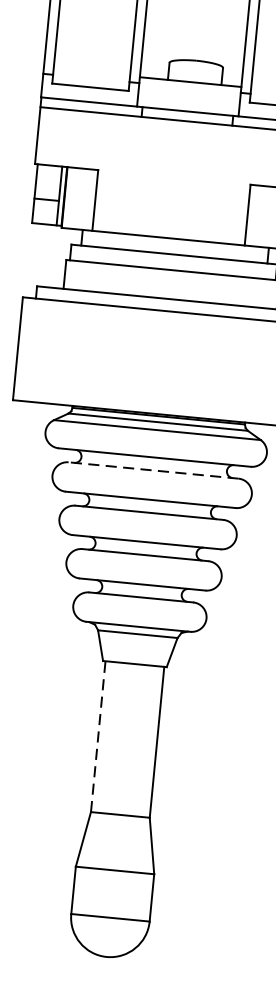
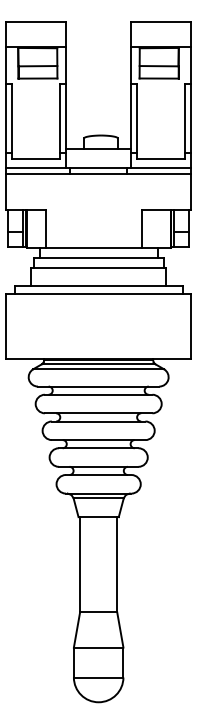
line: (153, 470) -> (98, 394), dashed -> solid
line: (98, 736) -> (80, 564), dashed -> solid

